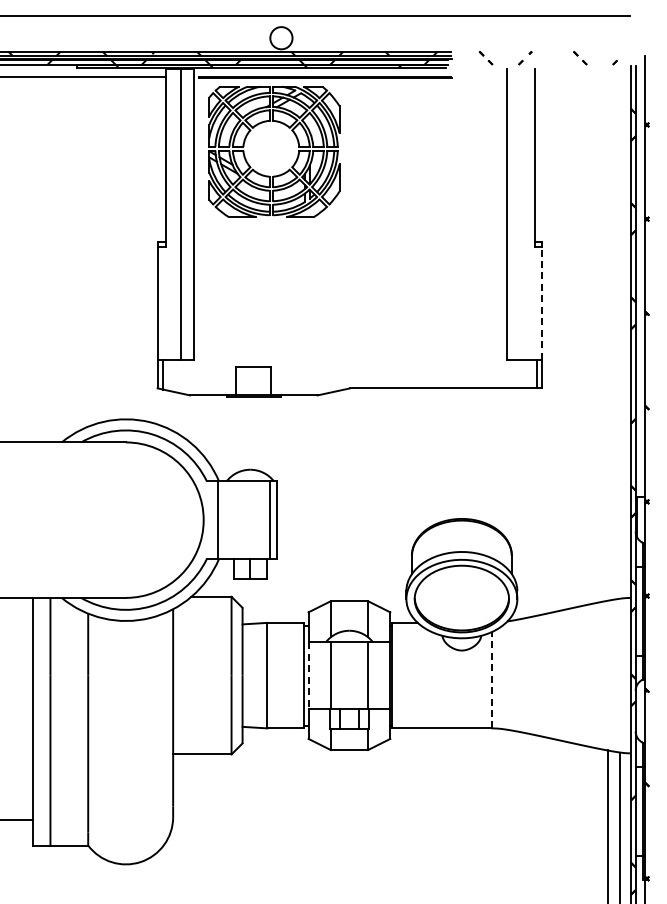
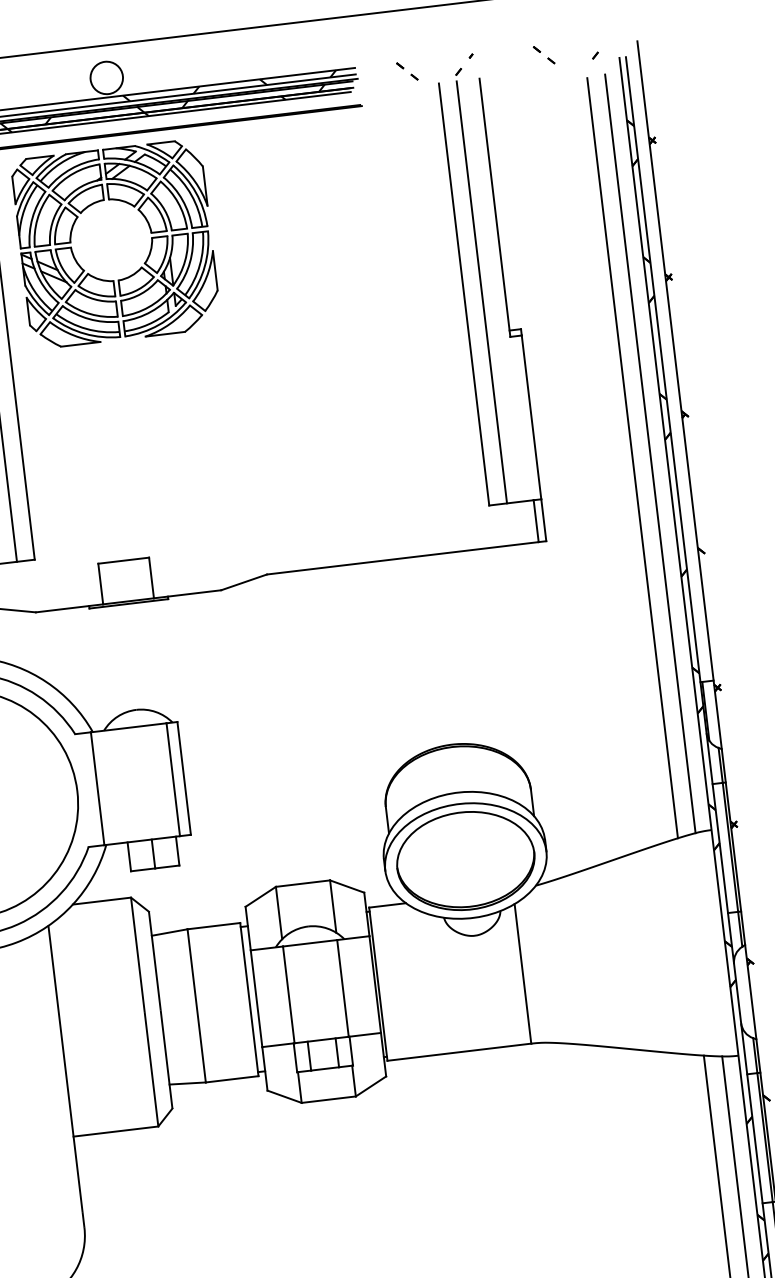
line: (518, 213) -> (481, 291), added
line: (542, 302) -> (531, 416), dashed -> solid
line: (620, 337) -> (650, 453), added
line: (607, 338) -> (632, 457), added
line: (308, 676) -> (256, 1000), dashed -> solid
line: (491, 679) -> (522, 972), dashed -> solid

